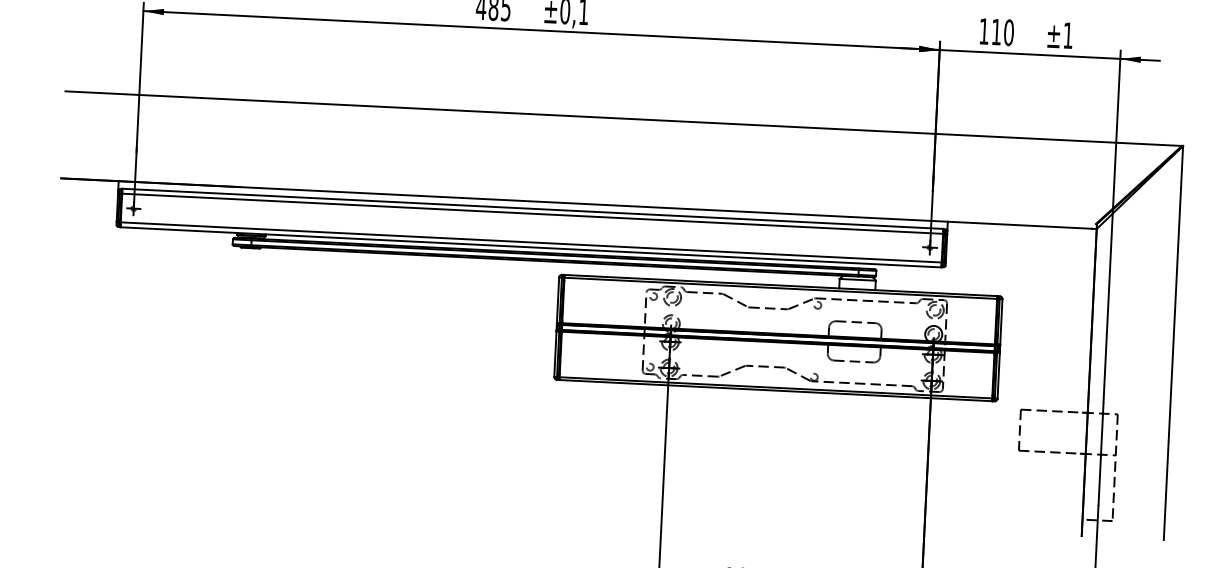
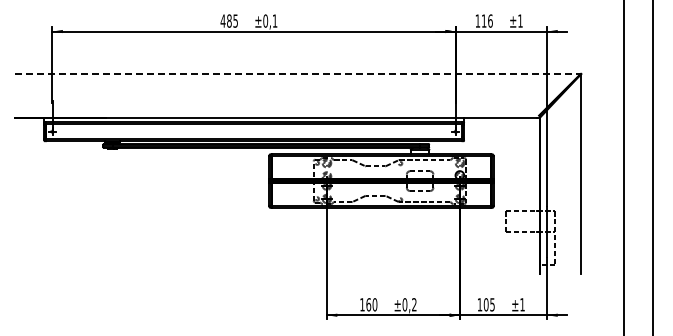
text: (1009, 31) -> (490, 20), 110 -> 116
line: (622, 119) -> (297, 74), solid -> dashed

